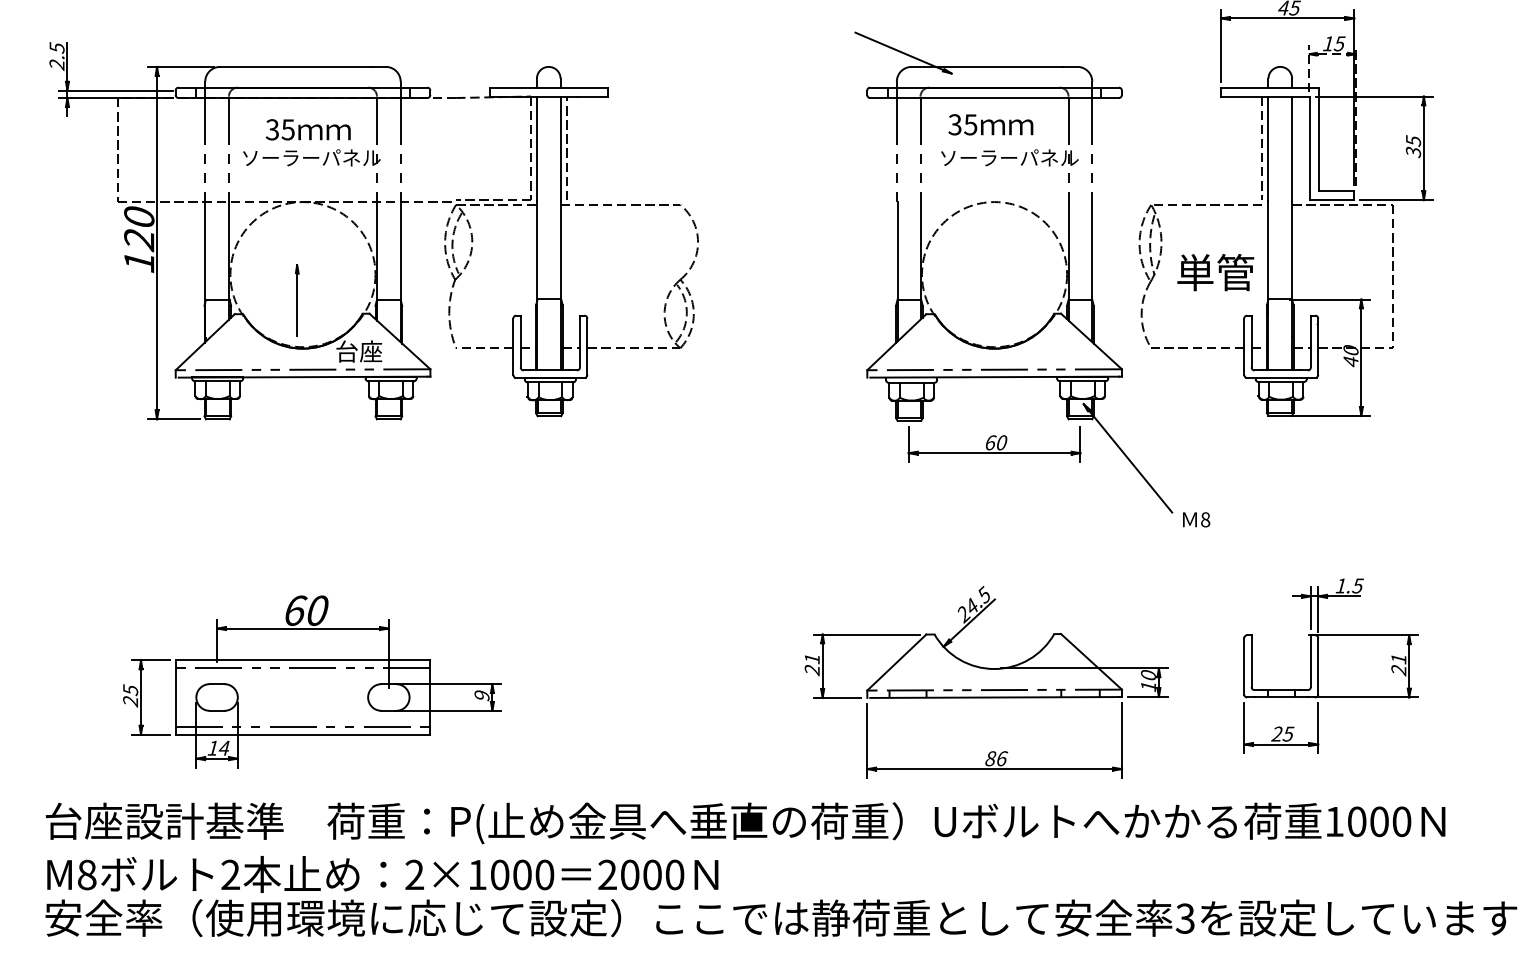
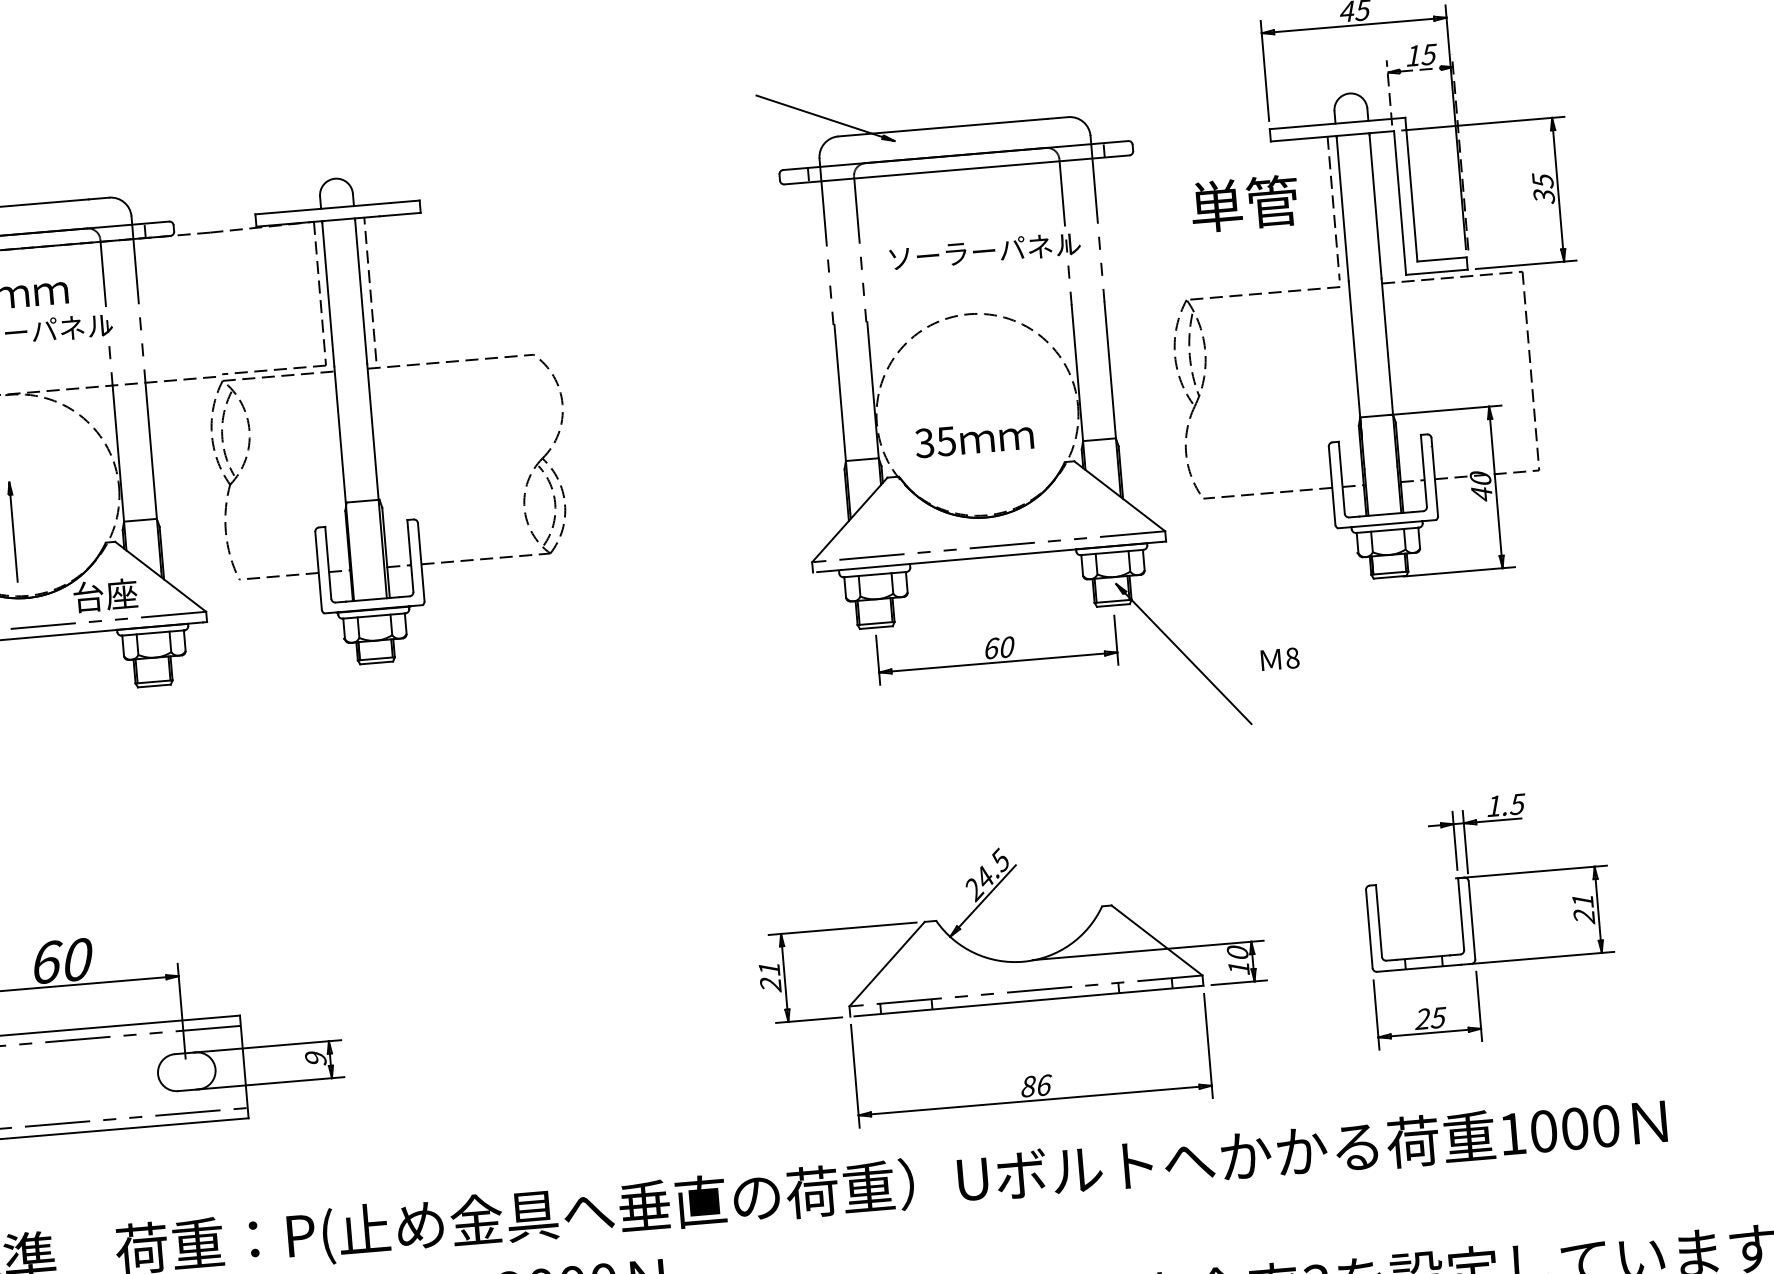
text: (990, 124) -> (973, 438), moved
text: (1215, 272) -> (1244, 203), moved
text: (1196, 519) -> (1280, 658), moved

